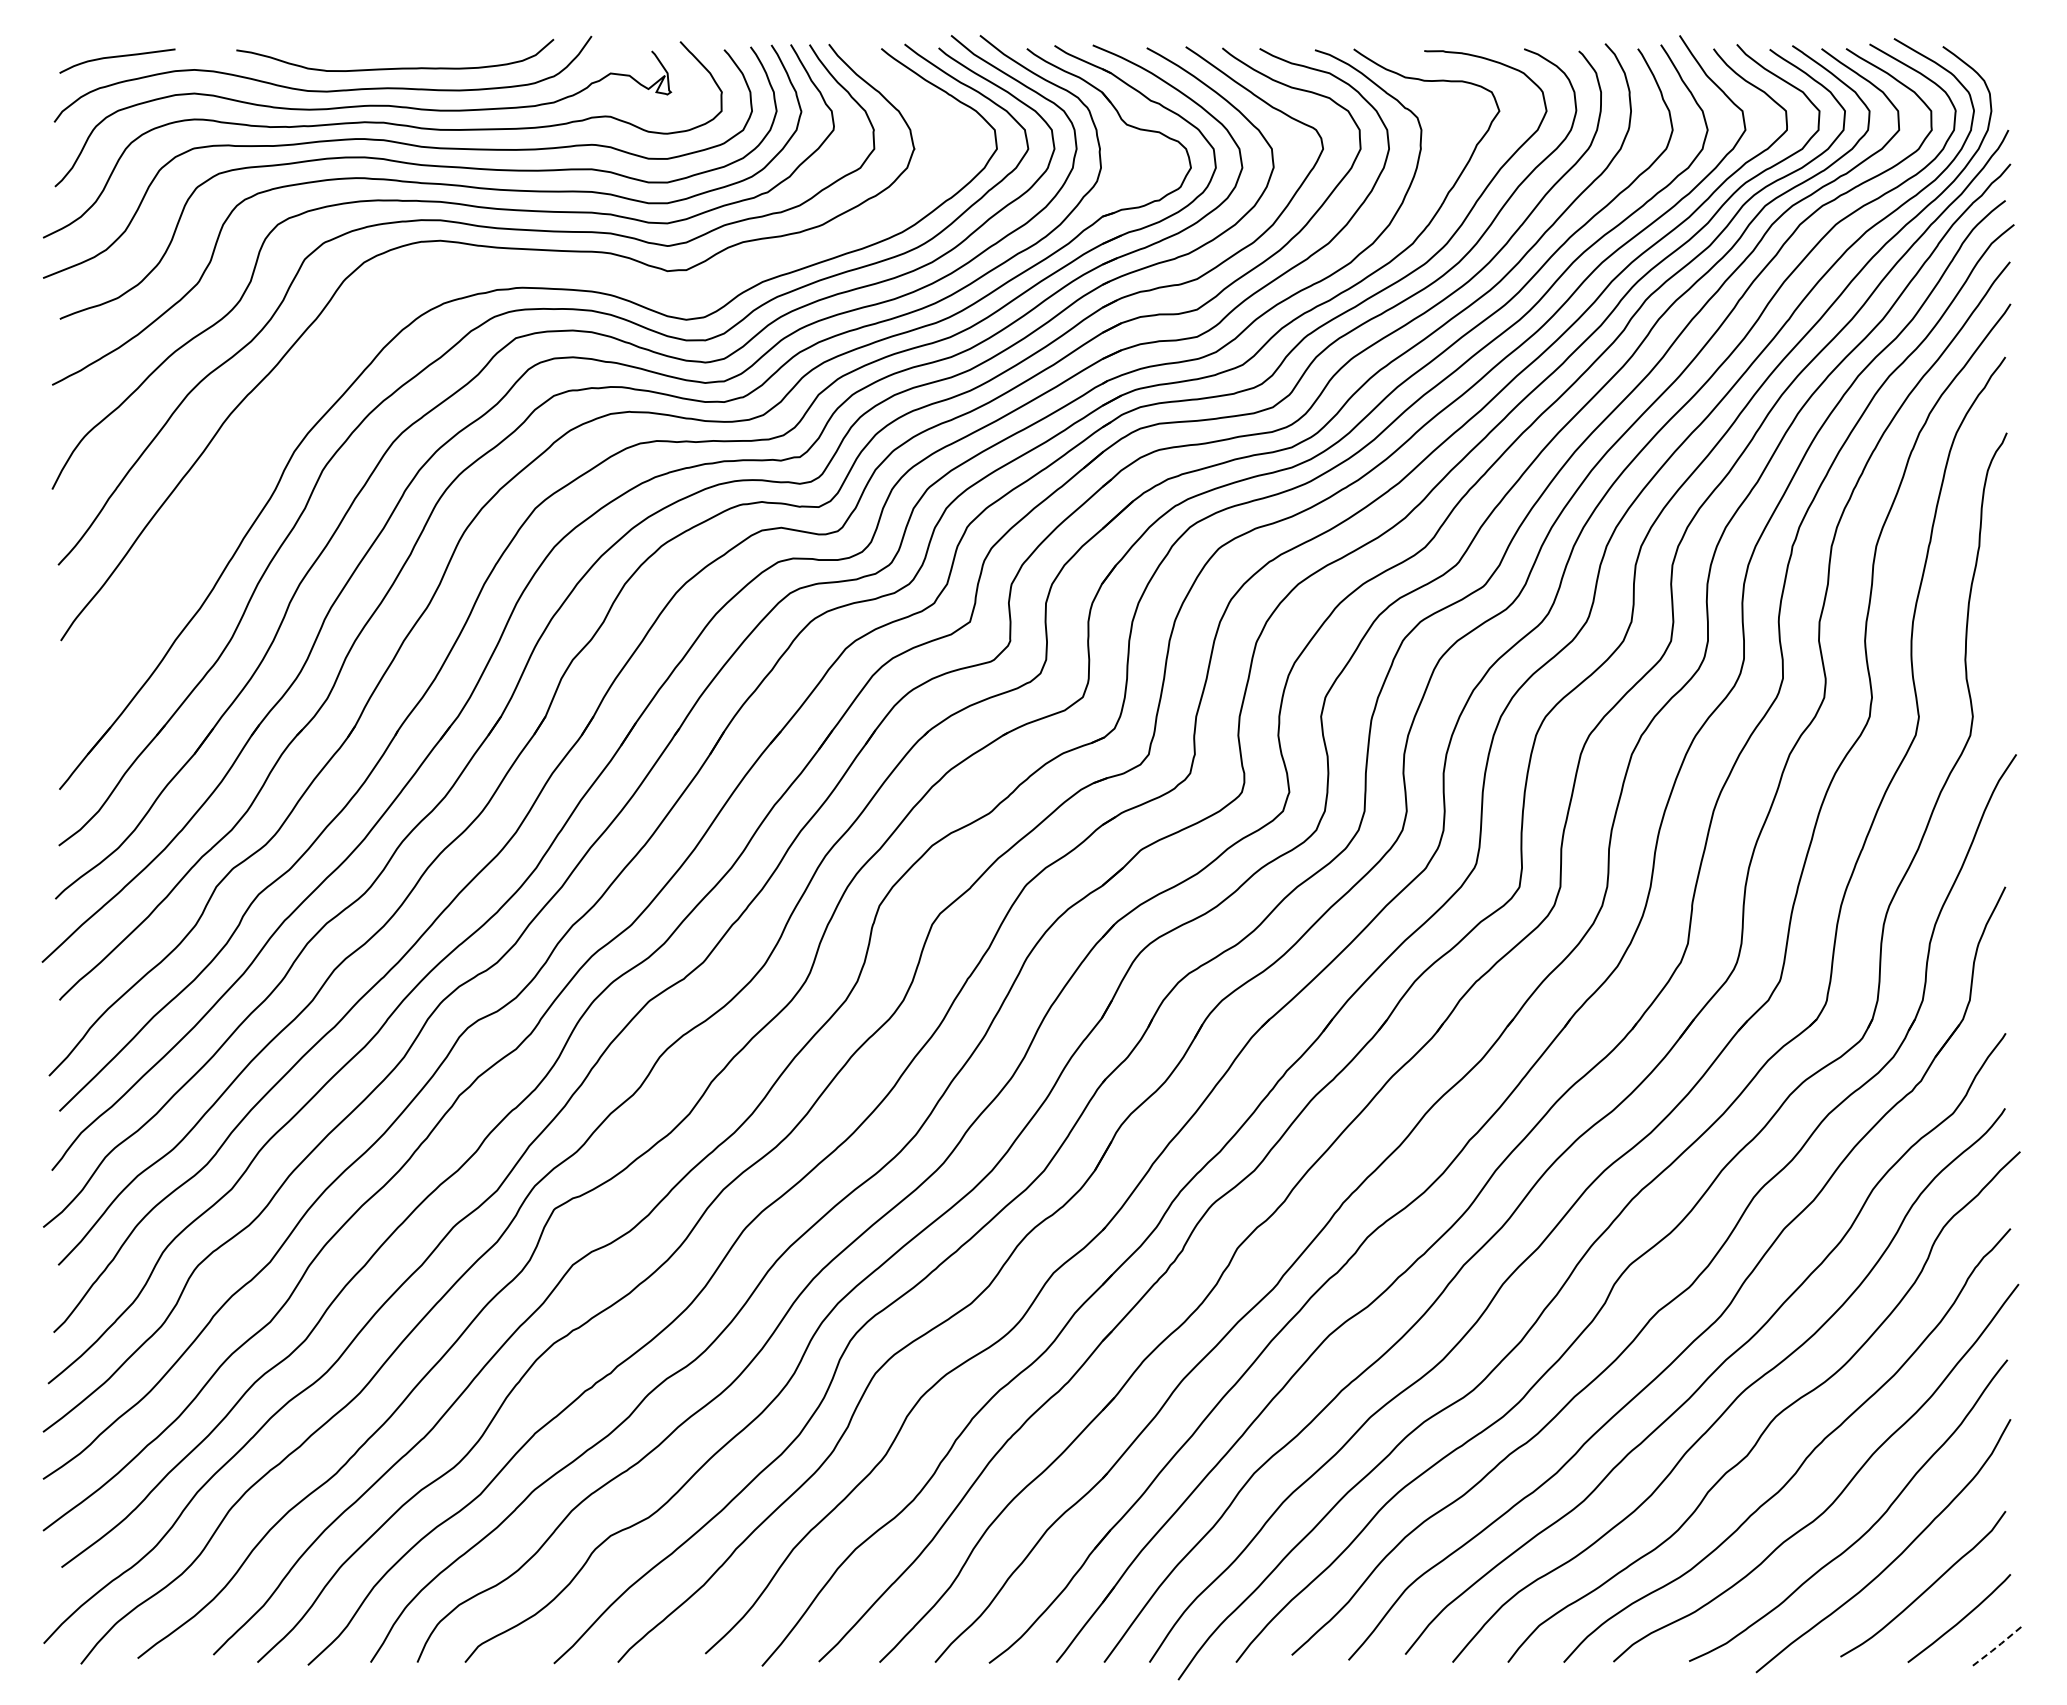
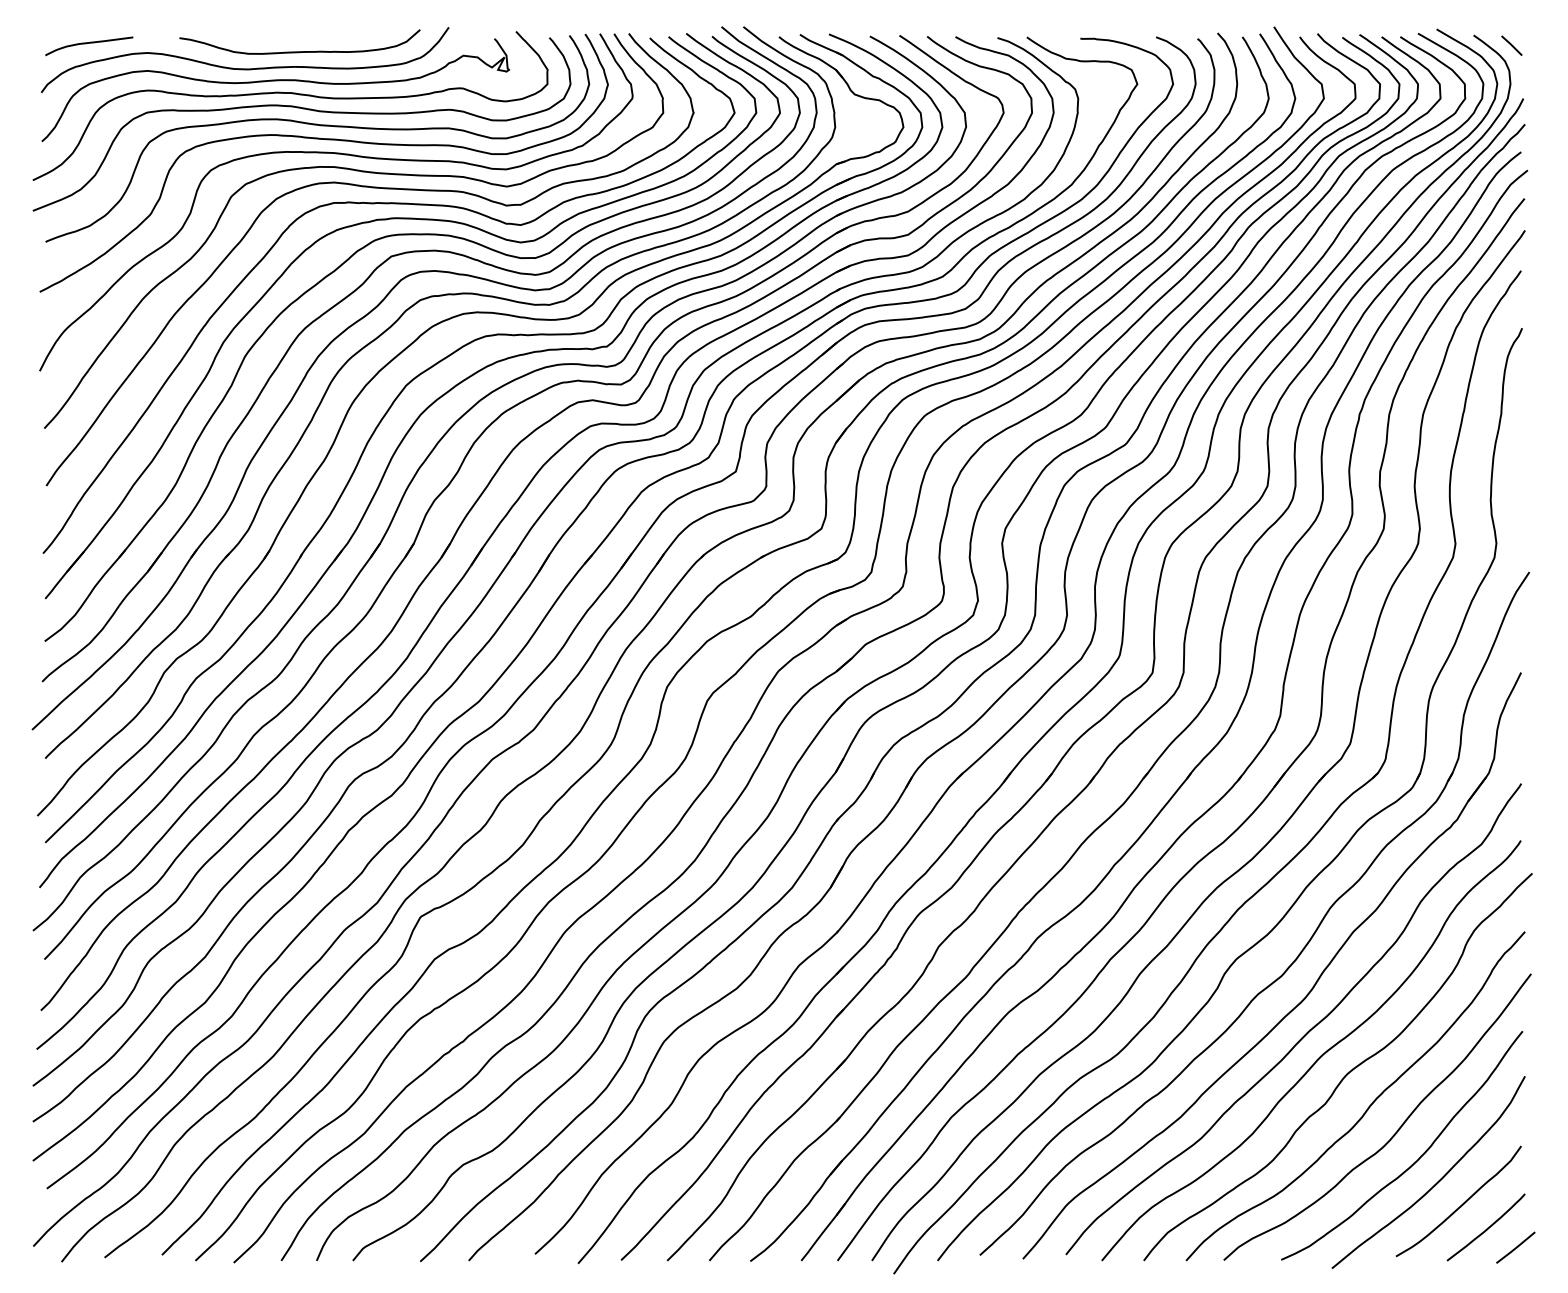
line: (1993, 60) -> (1512, 45), added
curve: (510, 269) -> (387, 204), added
line: (1999, 1645) -> (1516, 1247), dashed -> solid

